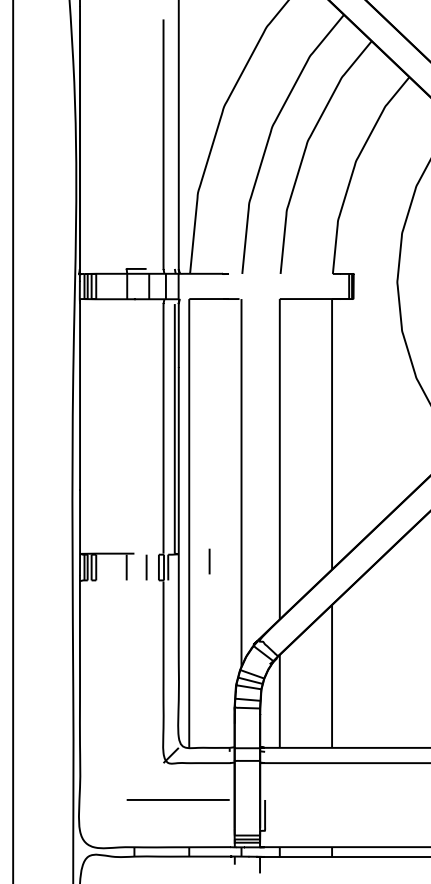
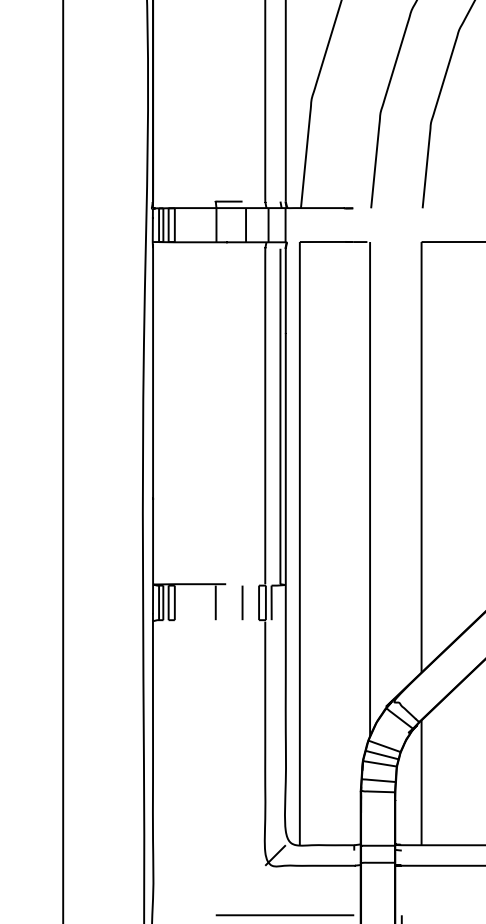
line: (209, 561) -> (327, 594), removed

